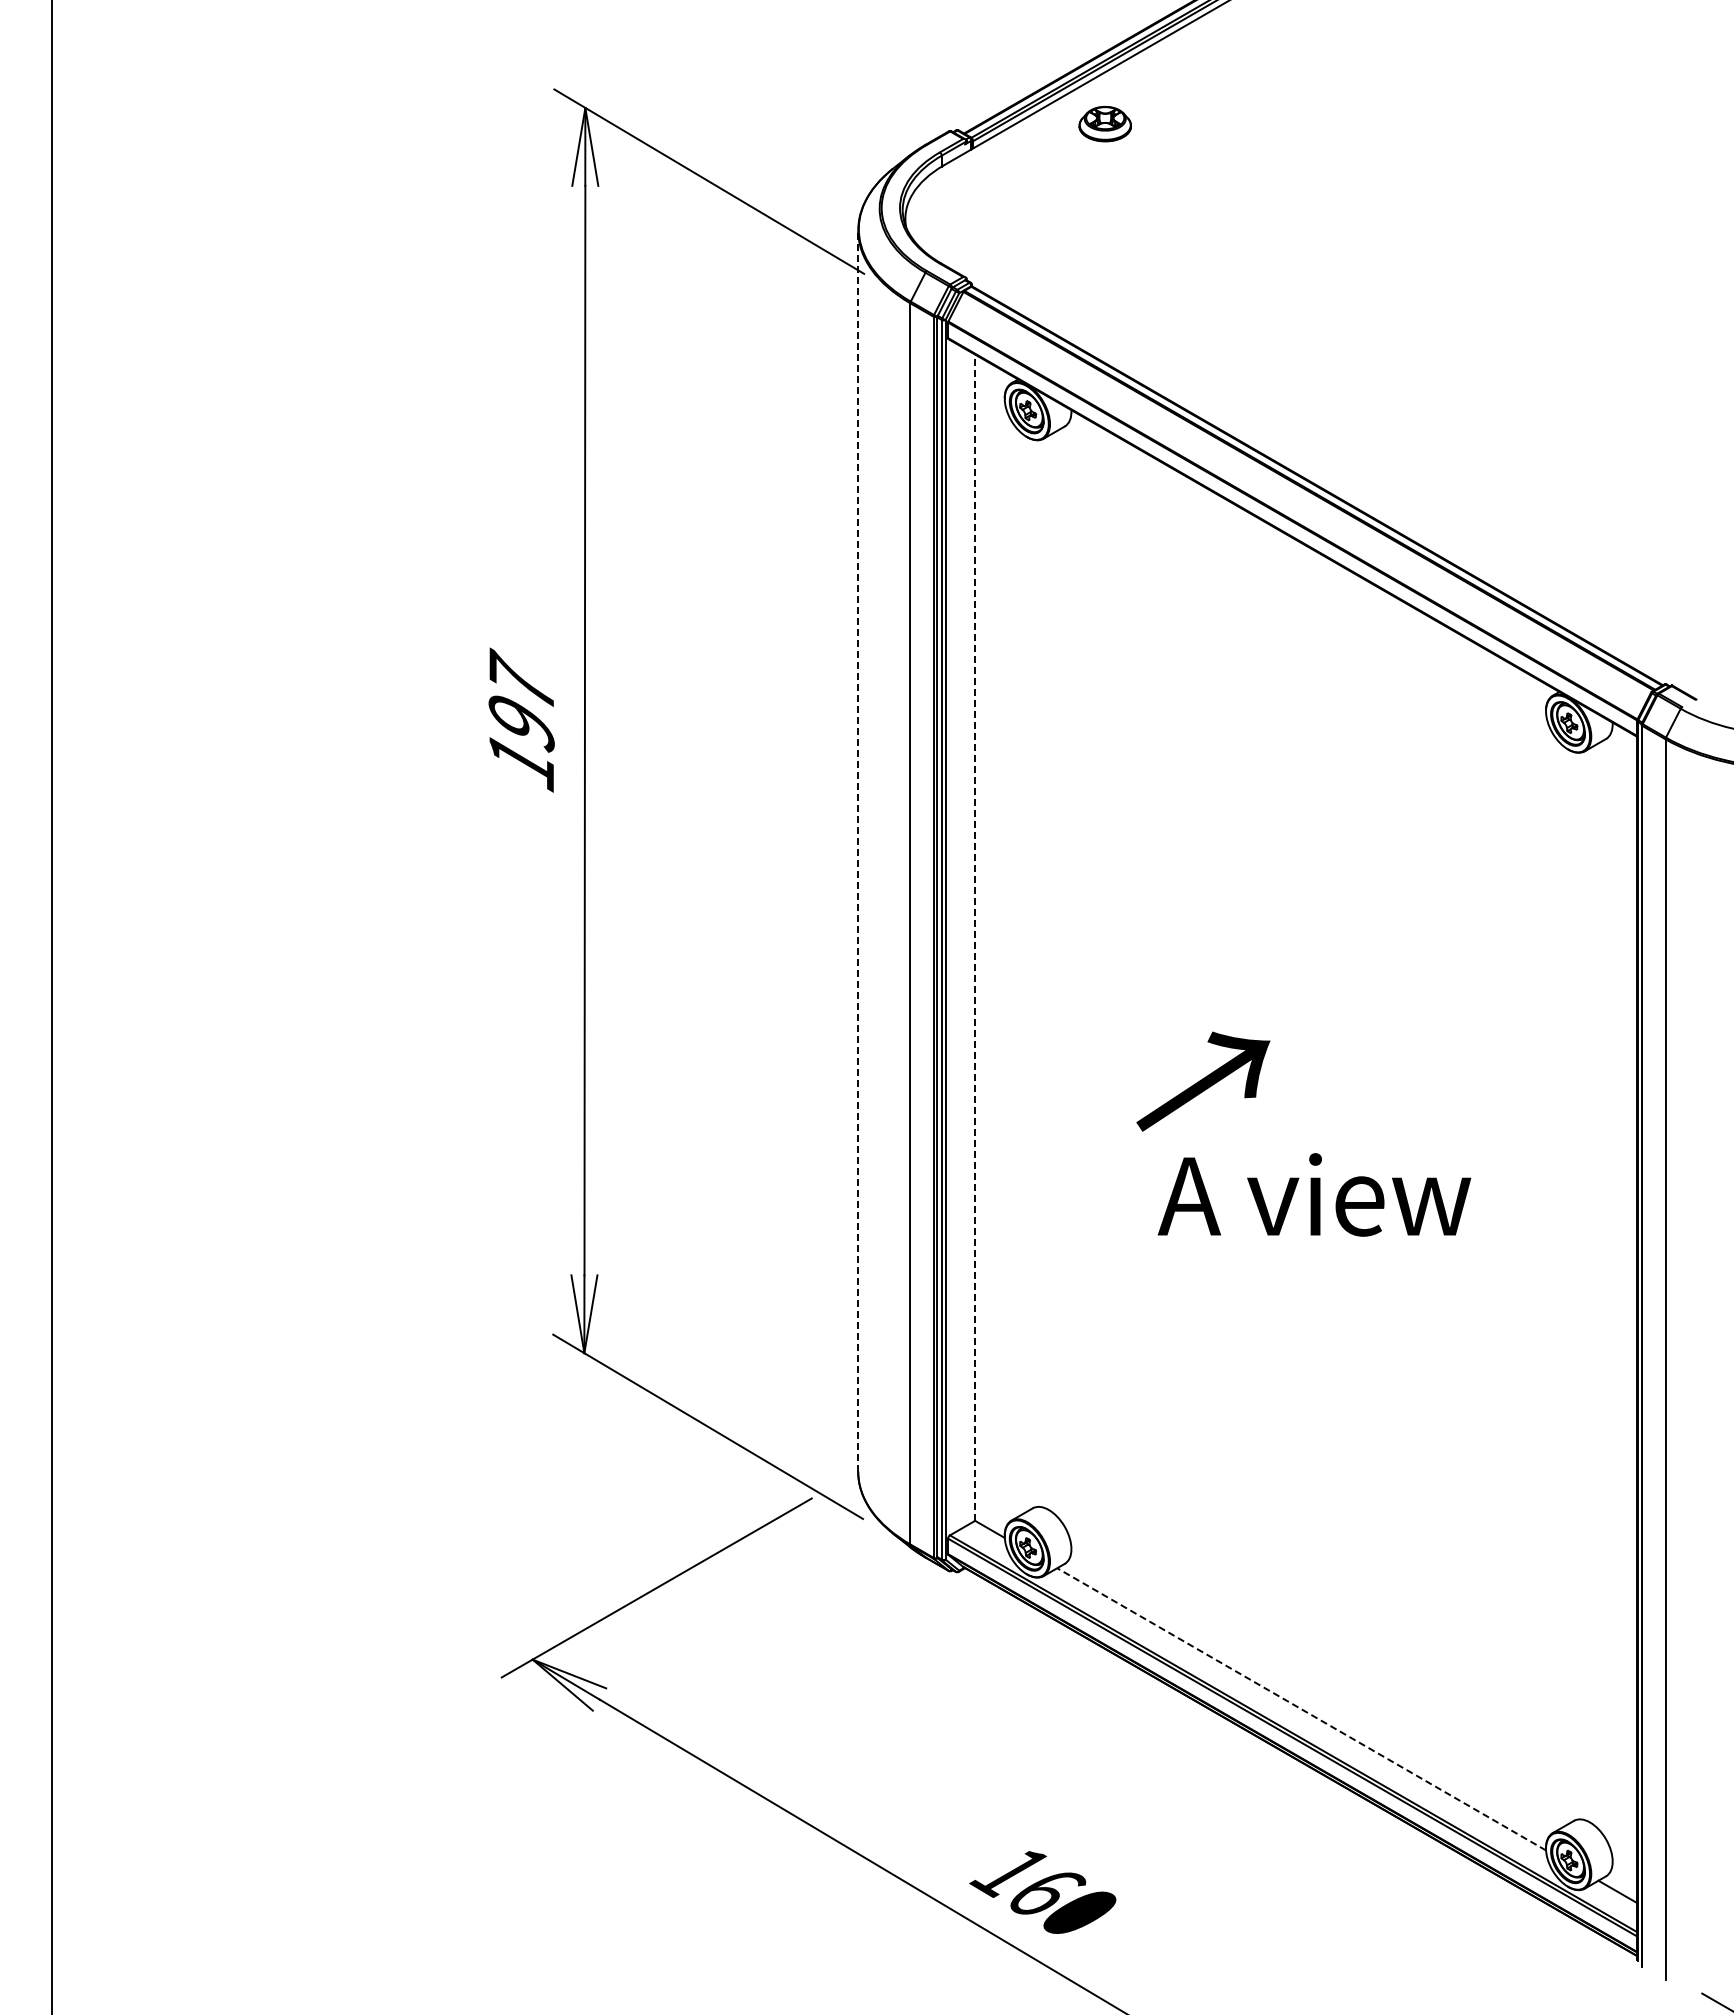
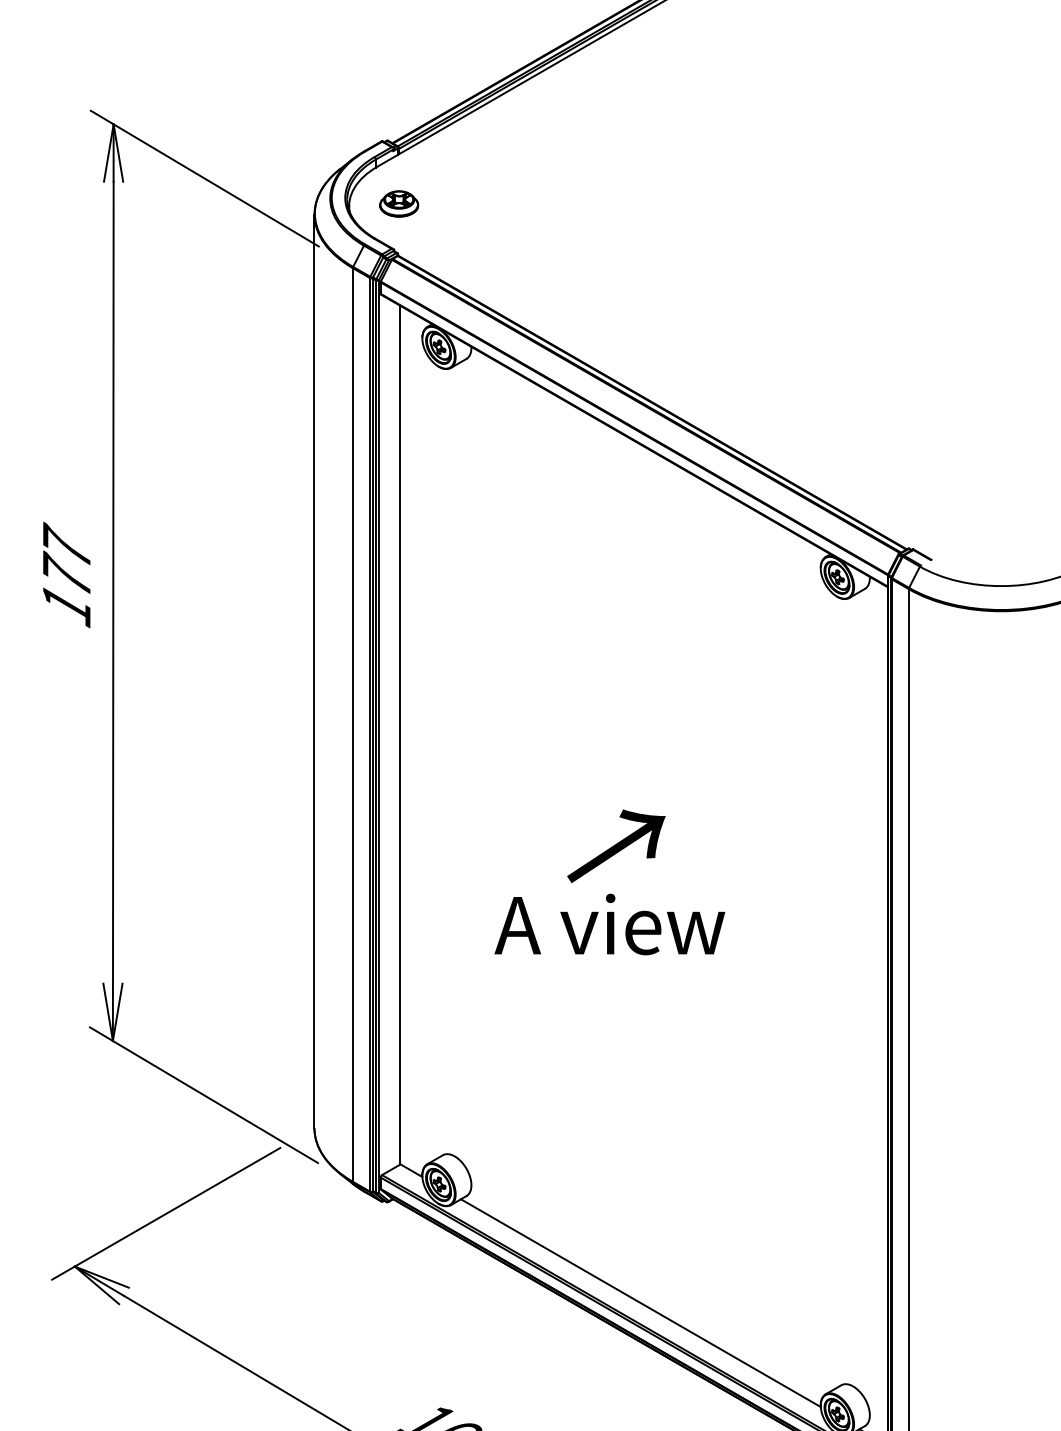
part: (1104, 123) -> (398, 203), moved
text: (521, 719) -> (66, 574), 197 -> 177
line: (858, 851) -> (314, 671), dashed -> solid
line: (974, 937) -> (400, 735), dashed -> solid
text: (1203, 1081) -> (616, 846), moved
text: (1314, 1194) -> (609, 924), moved
line: (1301, 1709) -> (640, 1303), dashed -> solid

